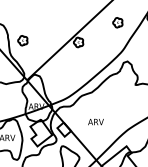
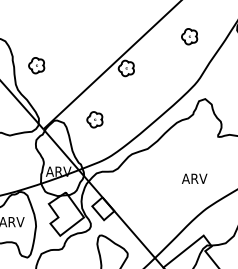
part: (58, 74) -> (94, 120), added
text: (95, 121) -> (193, 177), moved

